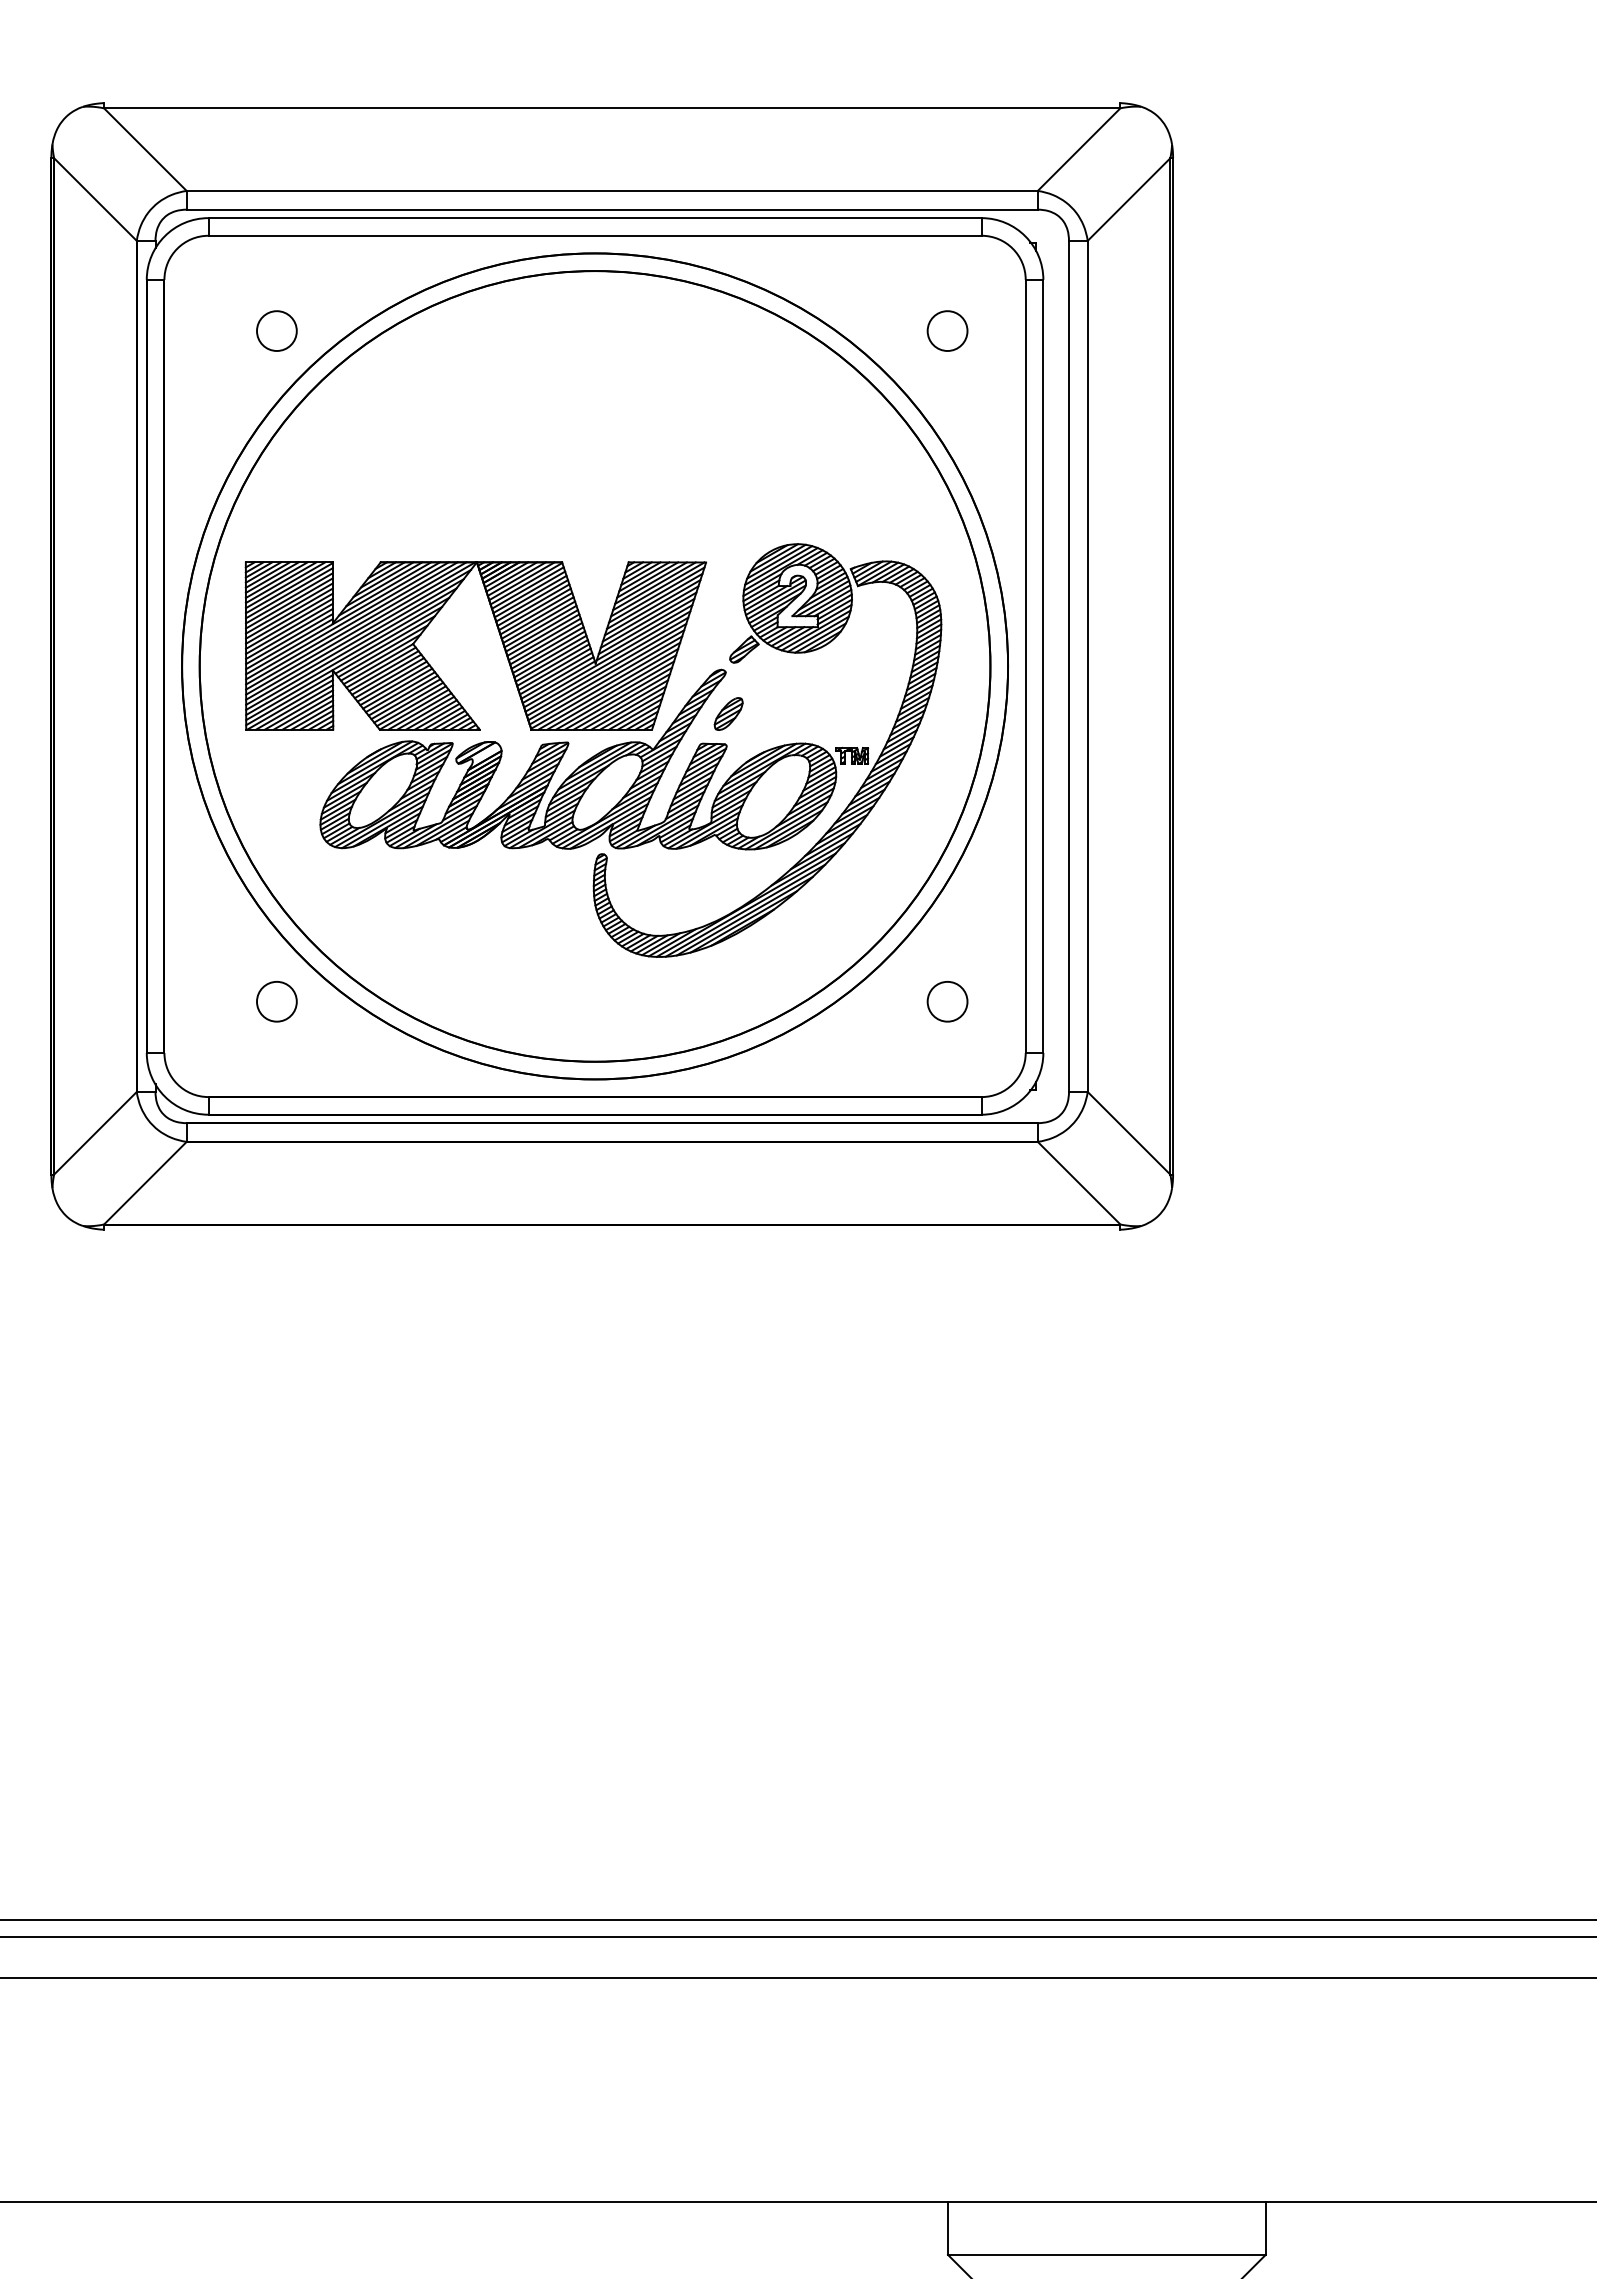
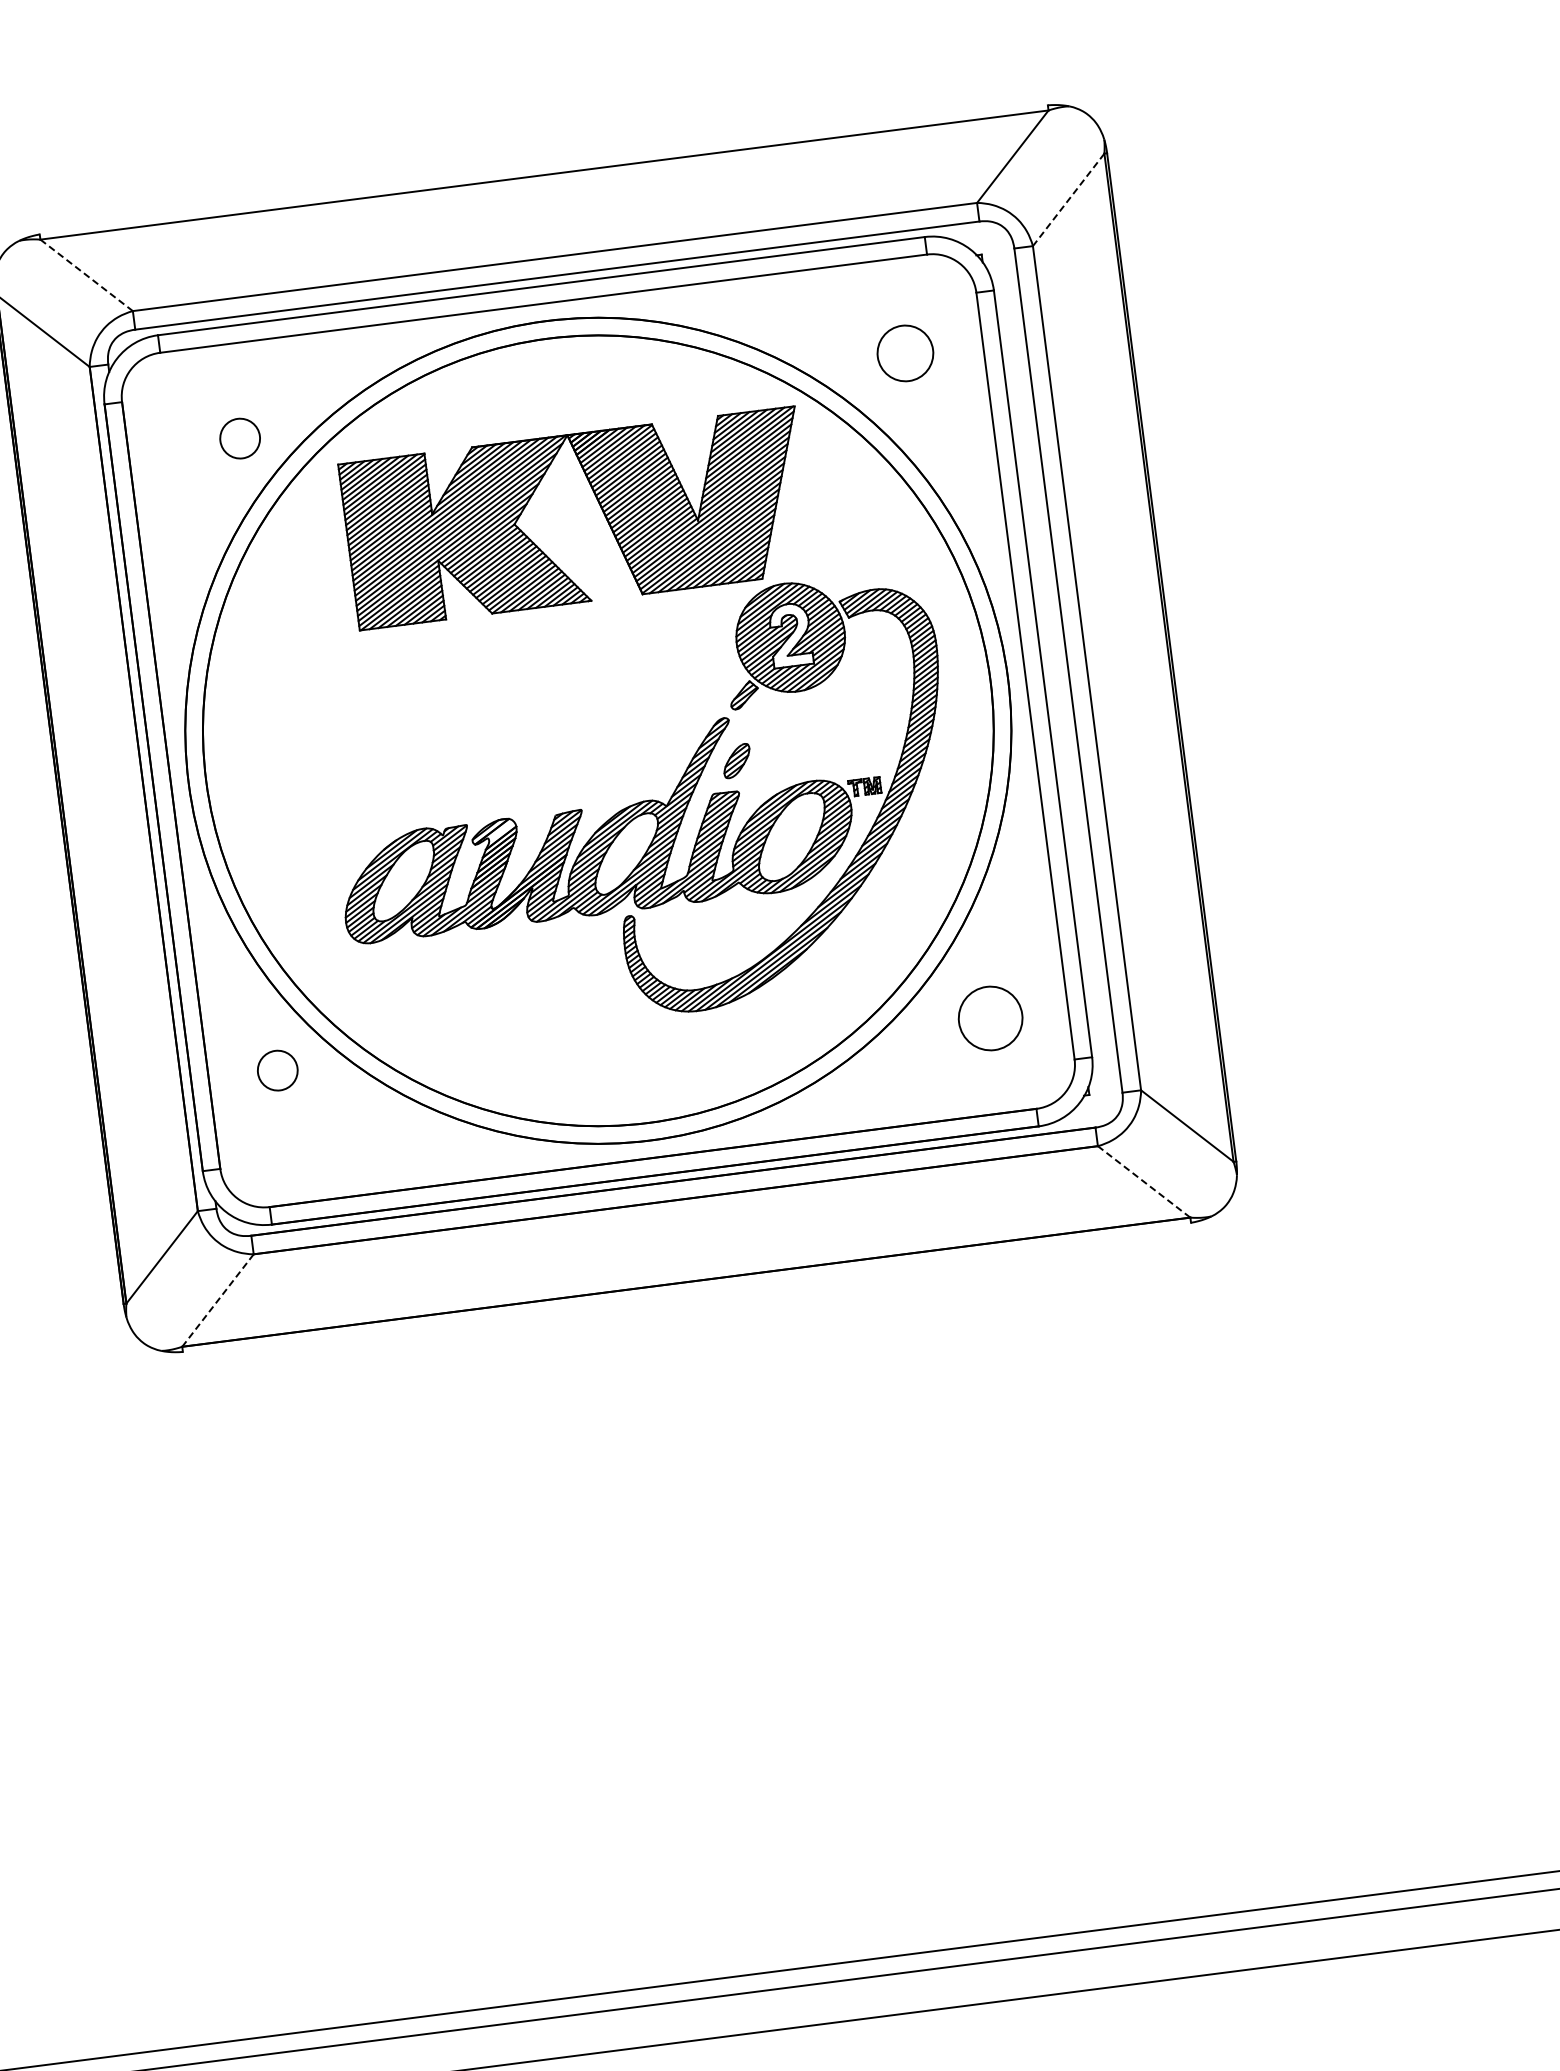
line: (145, 149) -> (86, 275), solid -> dashed
line: (1128, 199) -> (1068, 199), solid -> dashed
circle: (947, 330) -> (905, 352), size x1.4
part: (500, 638) -> (600, 507), moved
circle: (276, 1001) -> (277, 1070), moved
circle: (947, 1001) -> (990, 1018), size x1.6
line: (1078, 1182) -> (1143, 1181), solid -> dashed
line: (145, 1183) -> (218, 1300), solid -> dashed

